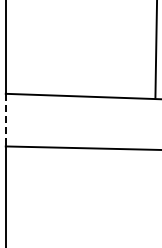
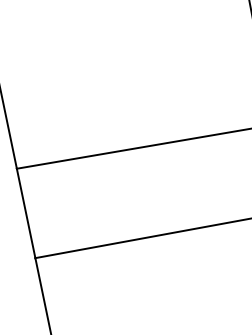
line: (5, 120) -> (25, 214), dashed -> solid

